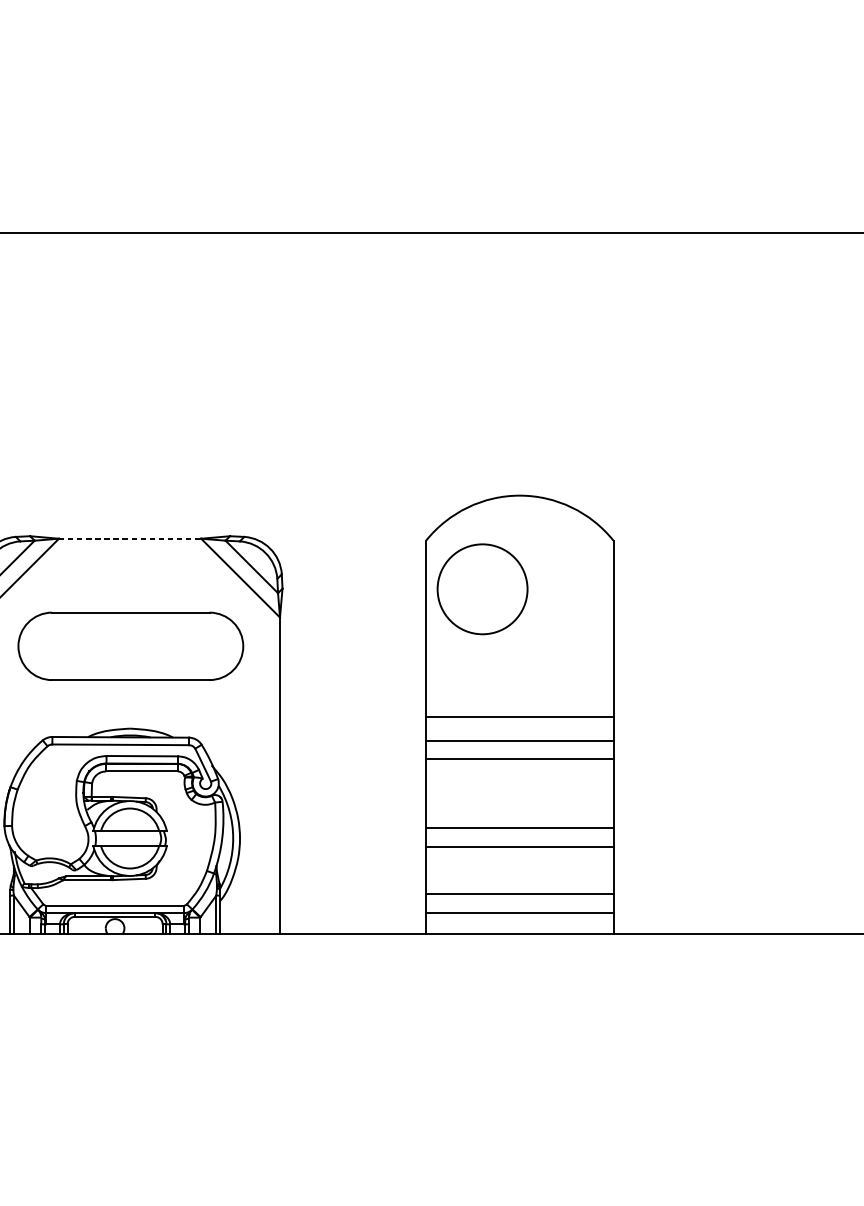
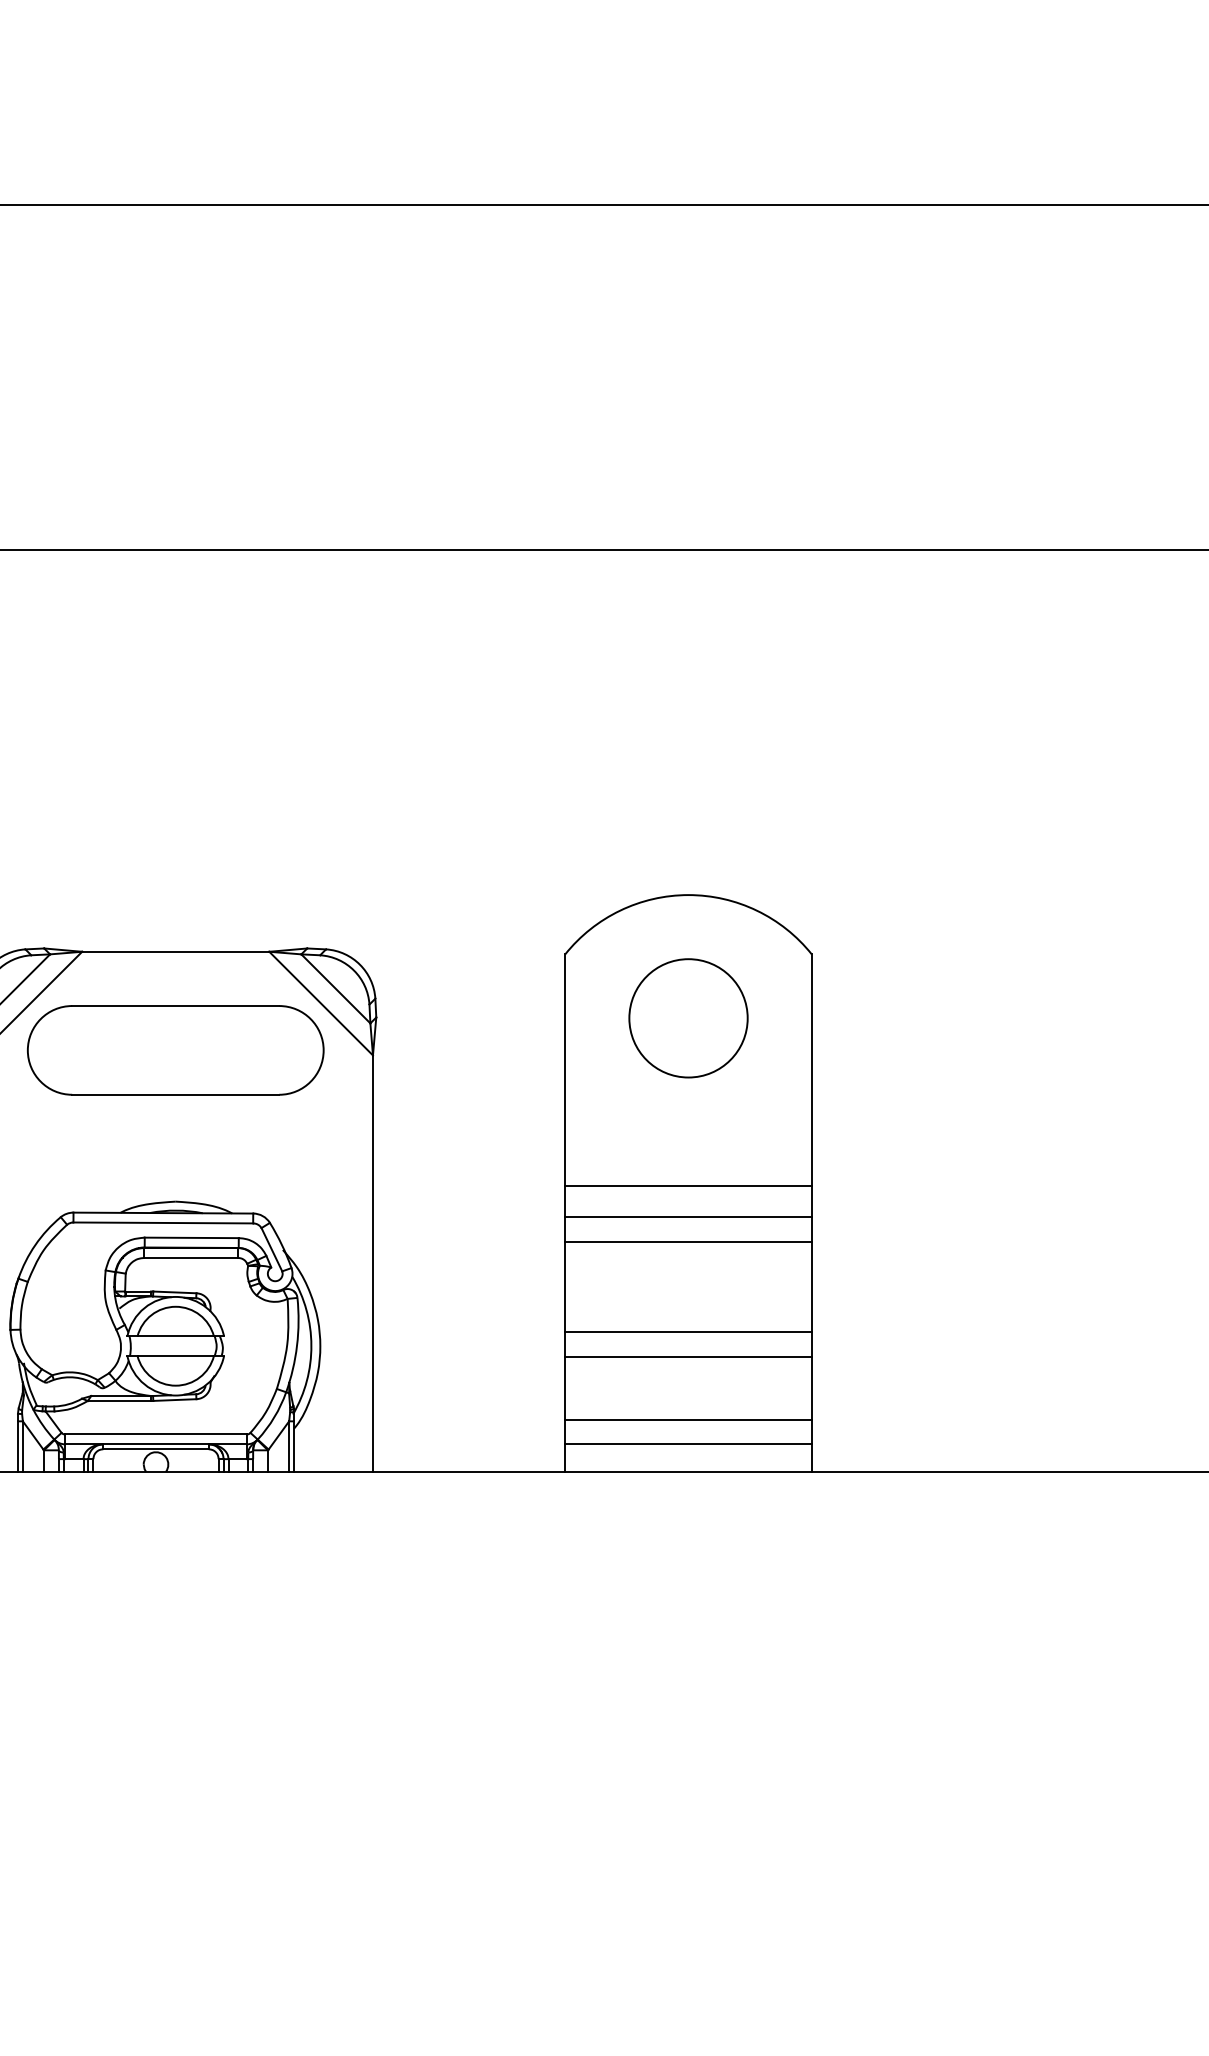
line: (129, 538) -> (175, 951), dashed -> solid
circle: (482, 589) -> (688, 1018), moved
part: (130, 646) -> (175, 1050), moved

